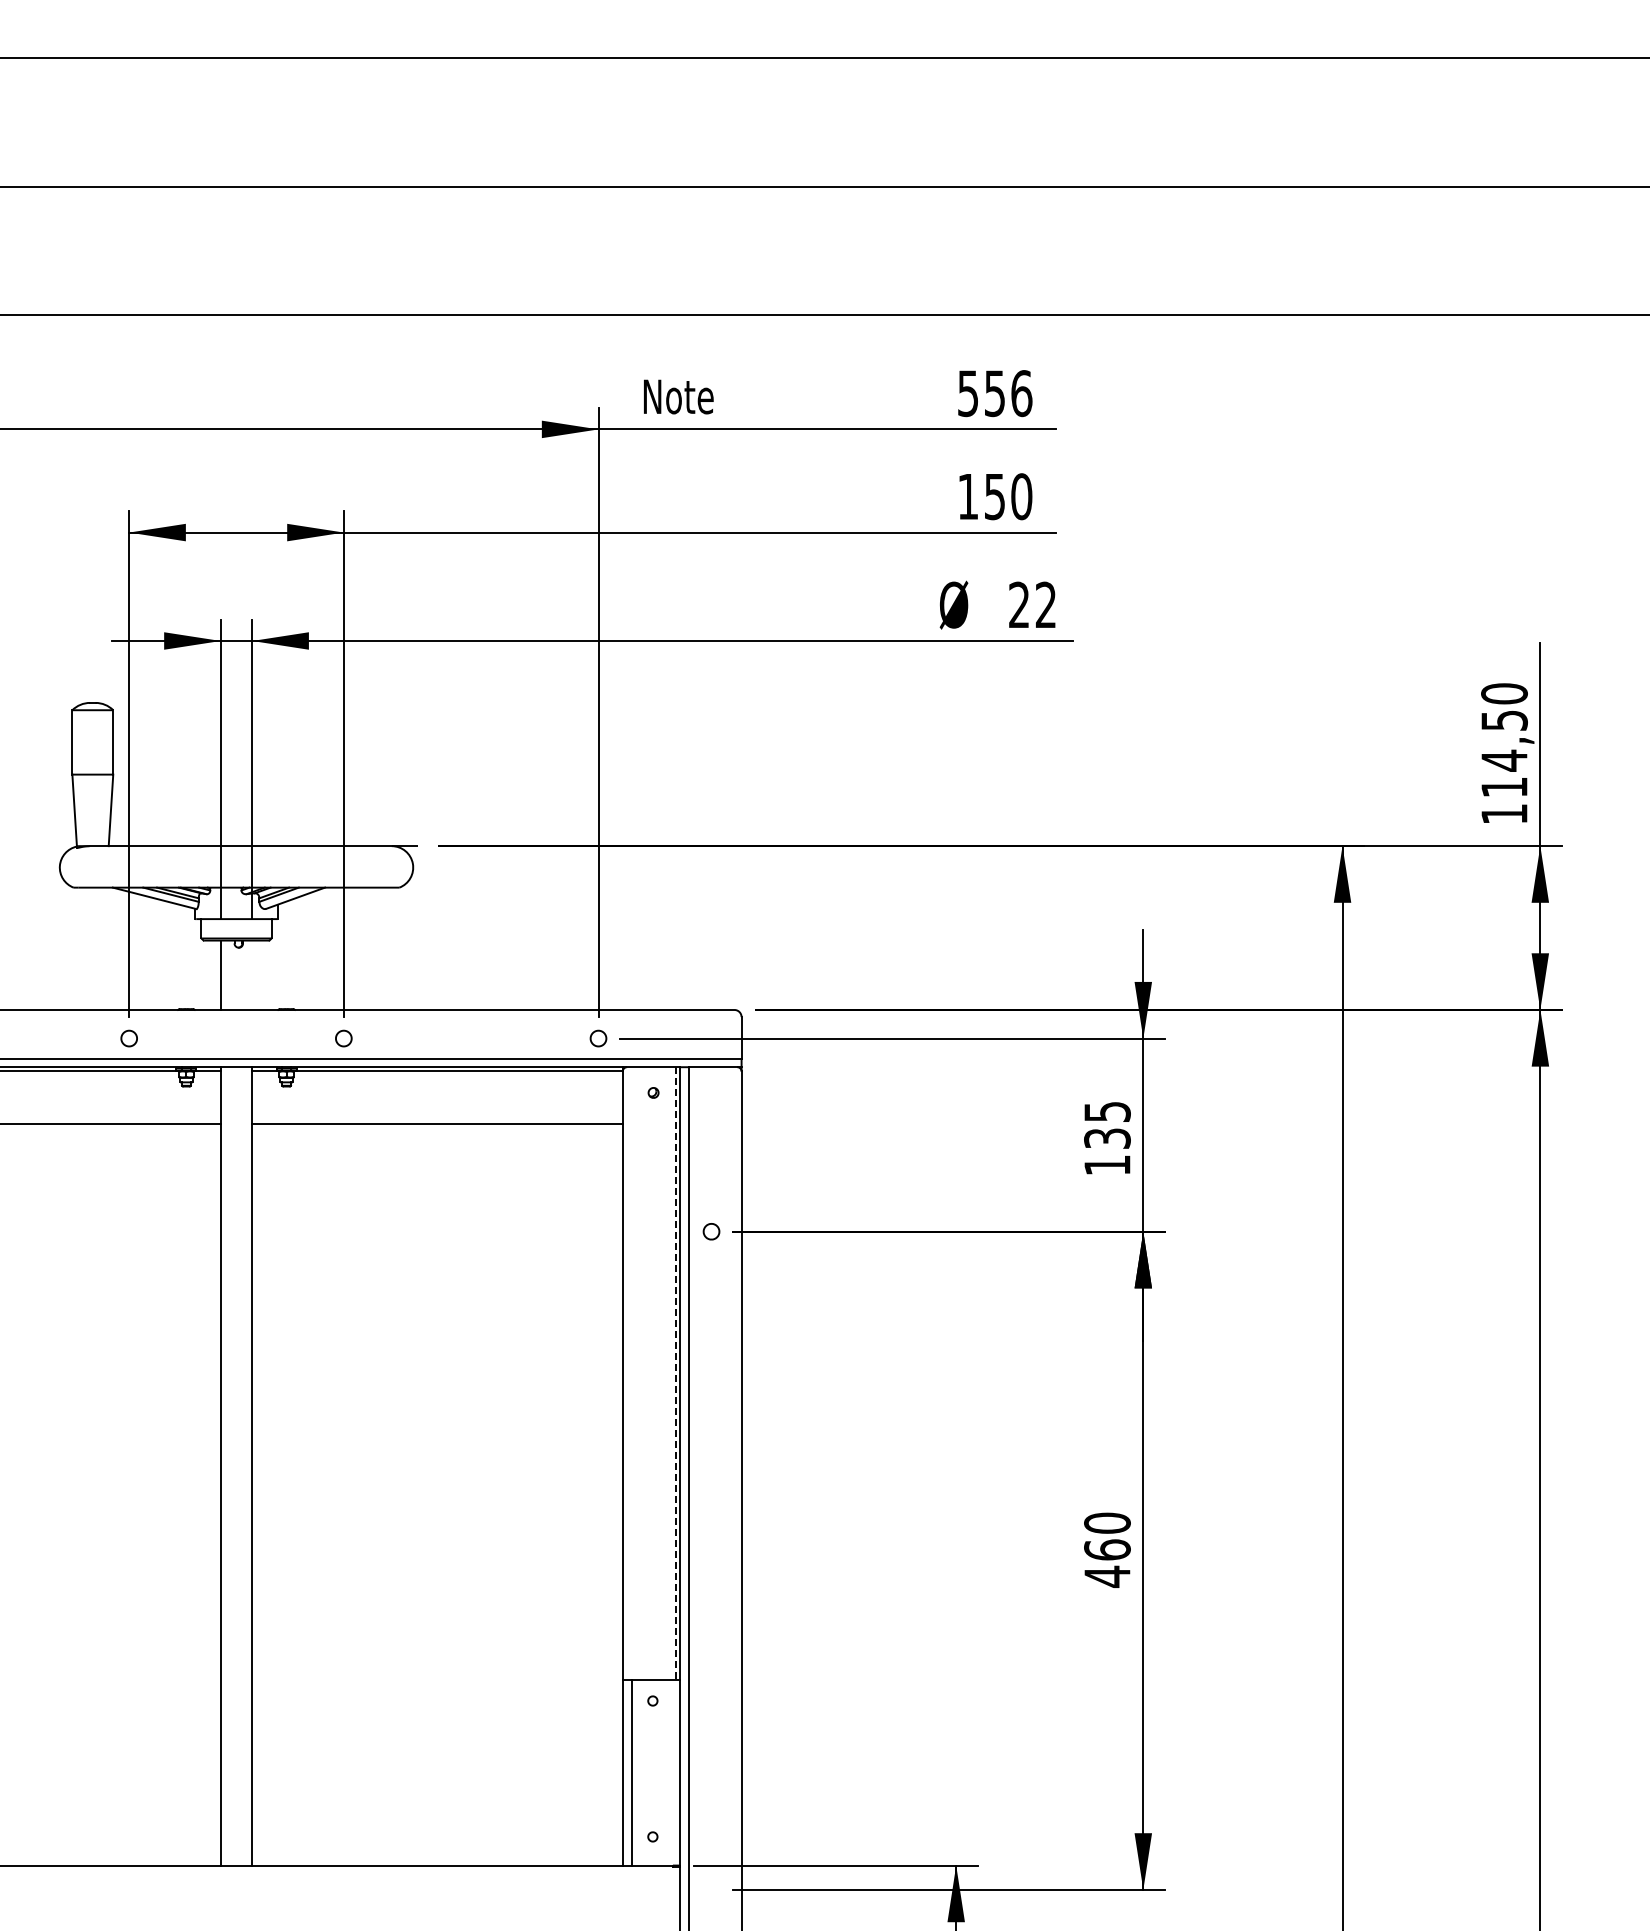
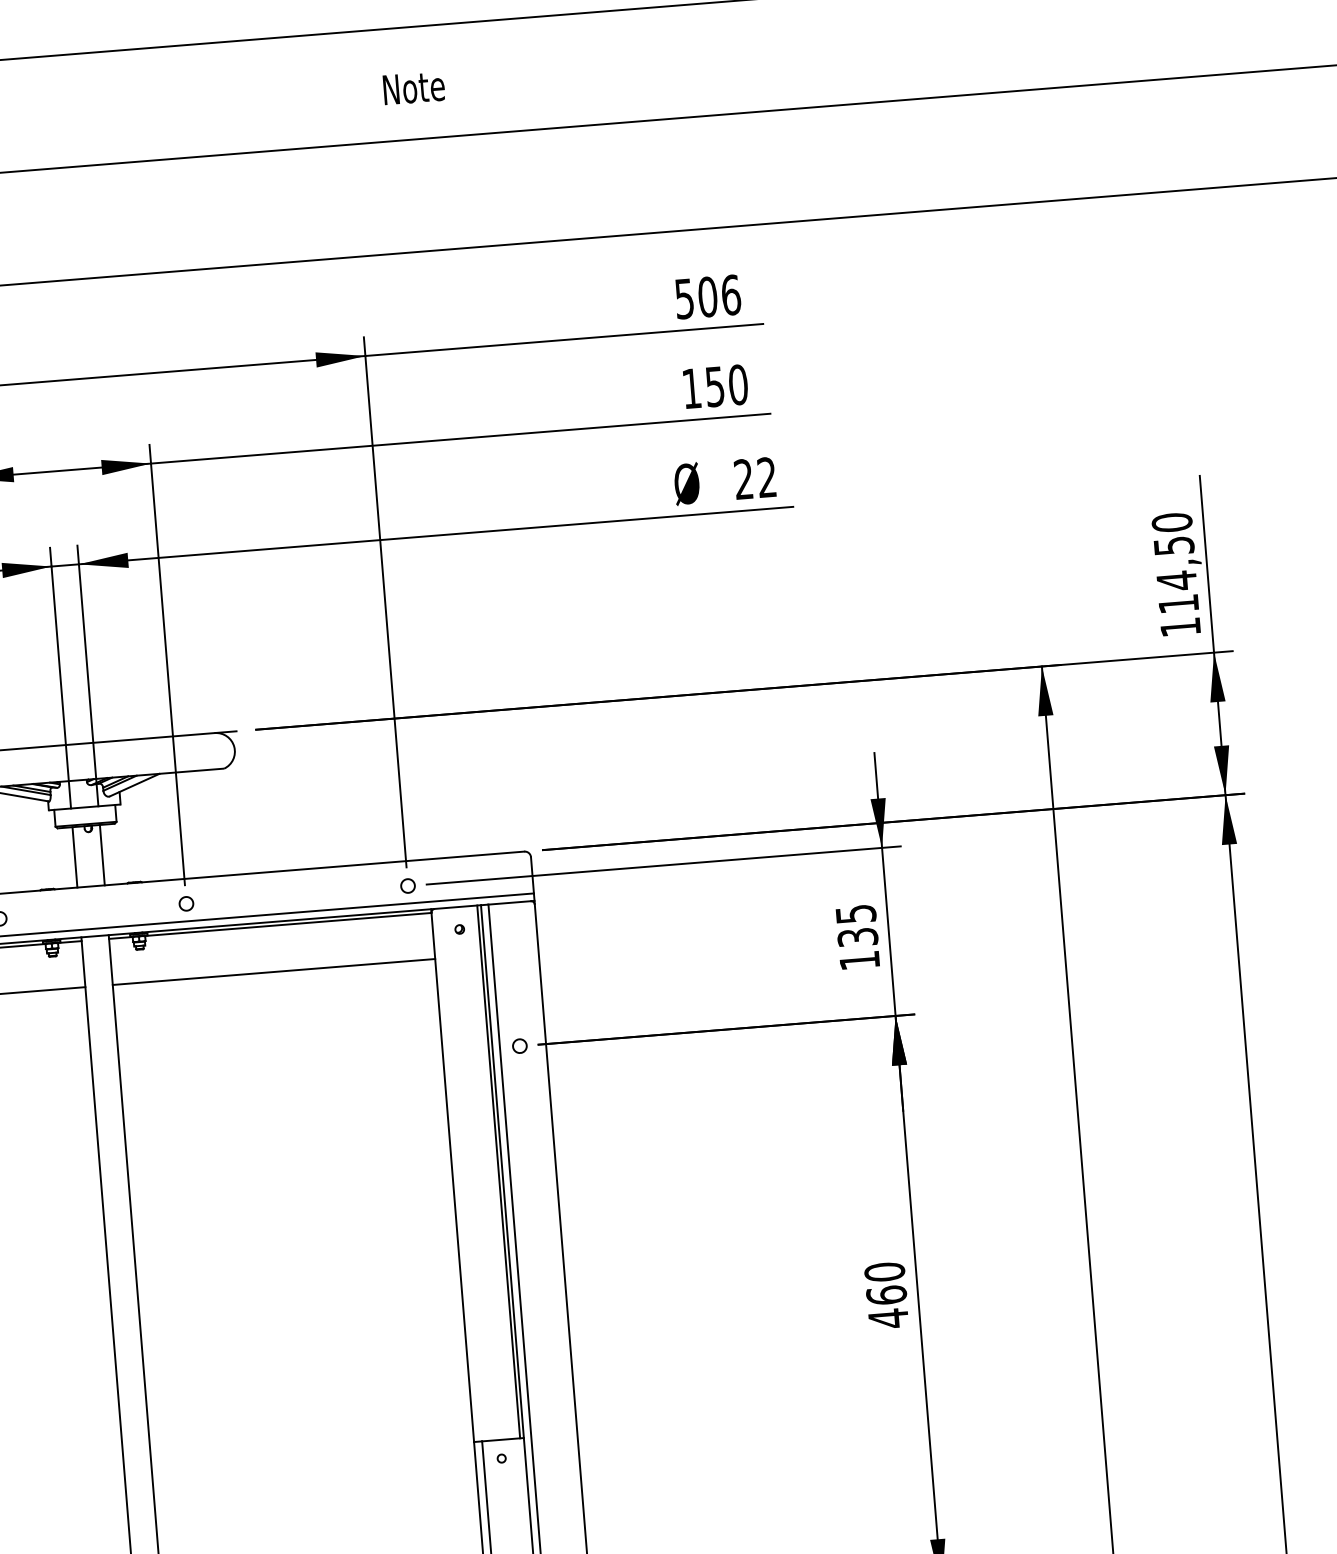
text: (994, 393) -> (707, 297), 556 -> 506
text: (678, 396) -> (413, 87), moved
line: (252, 974) -> (102, 854), added
line: (675, 1373) -> (498, 1172), dashed -> solid

